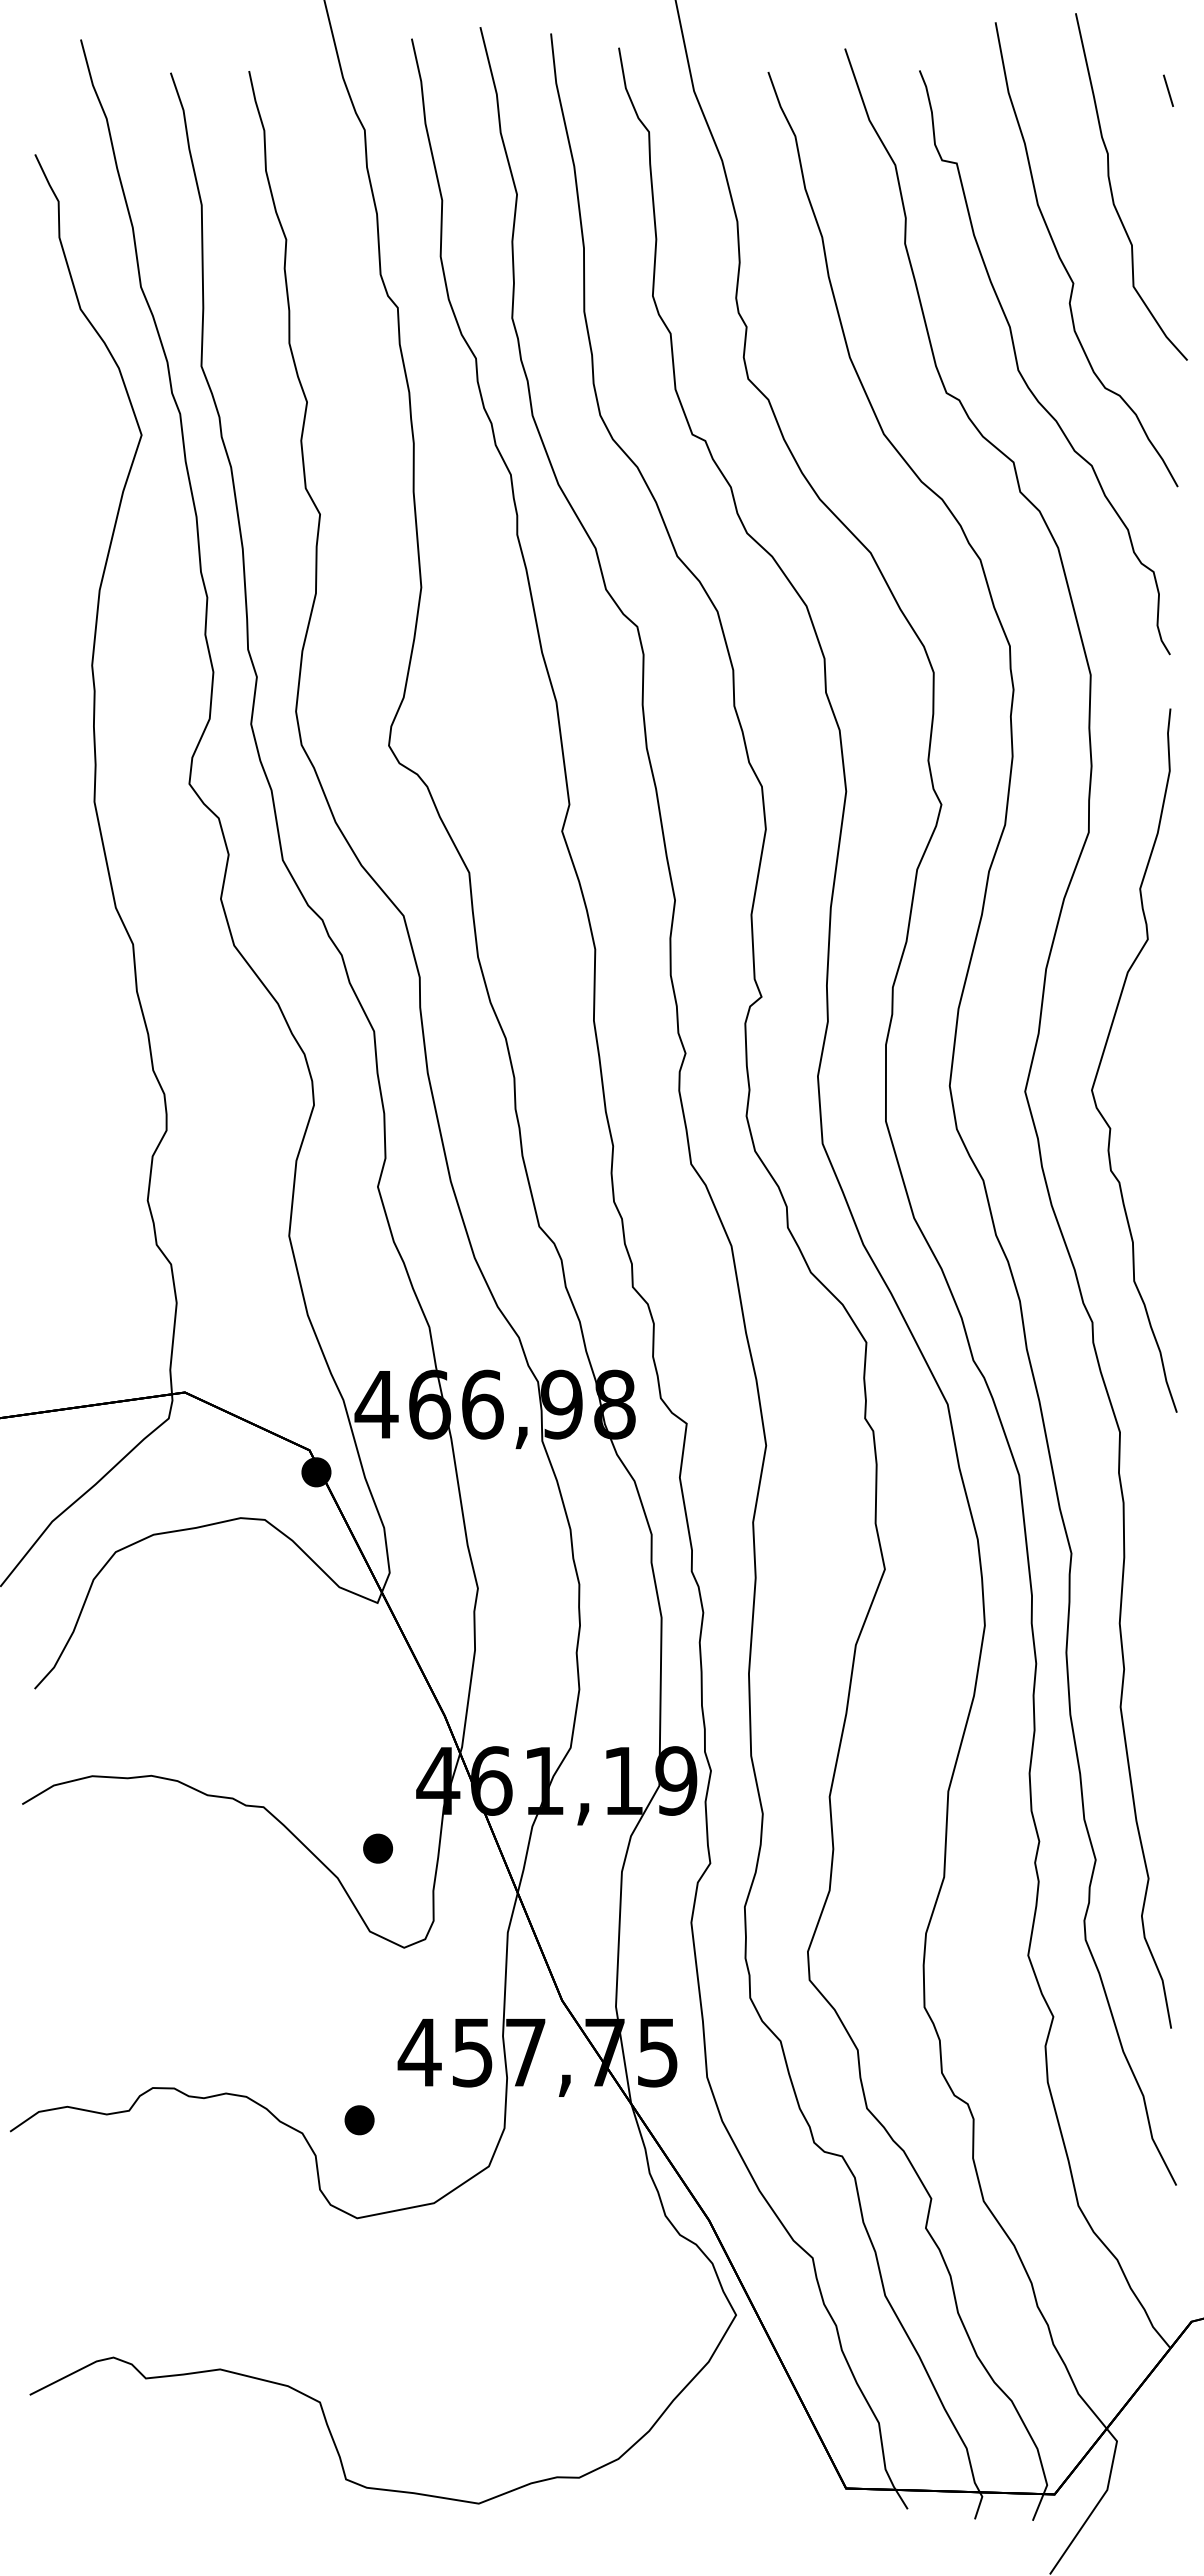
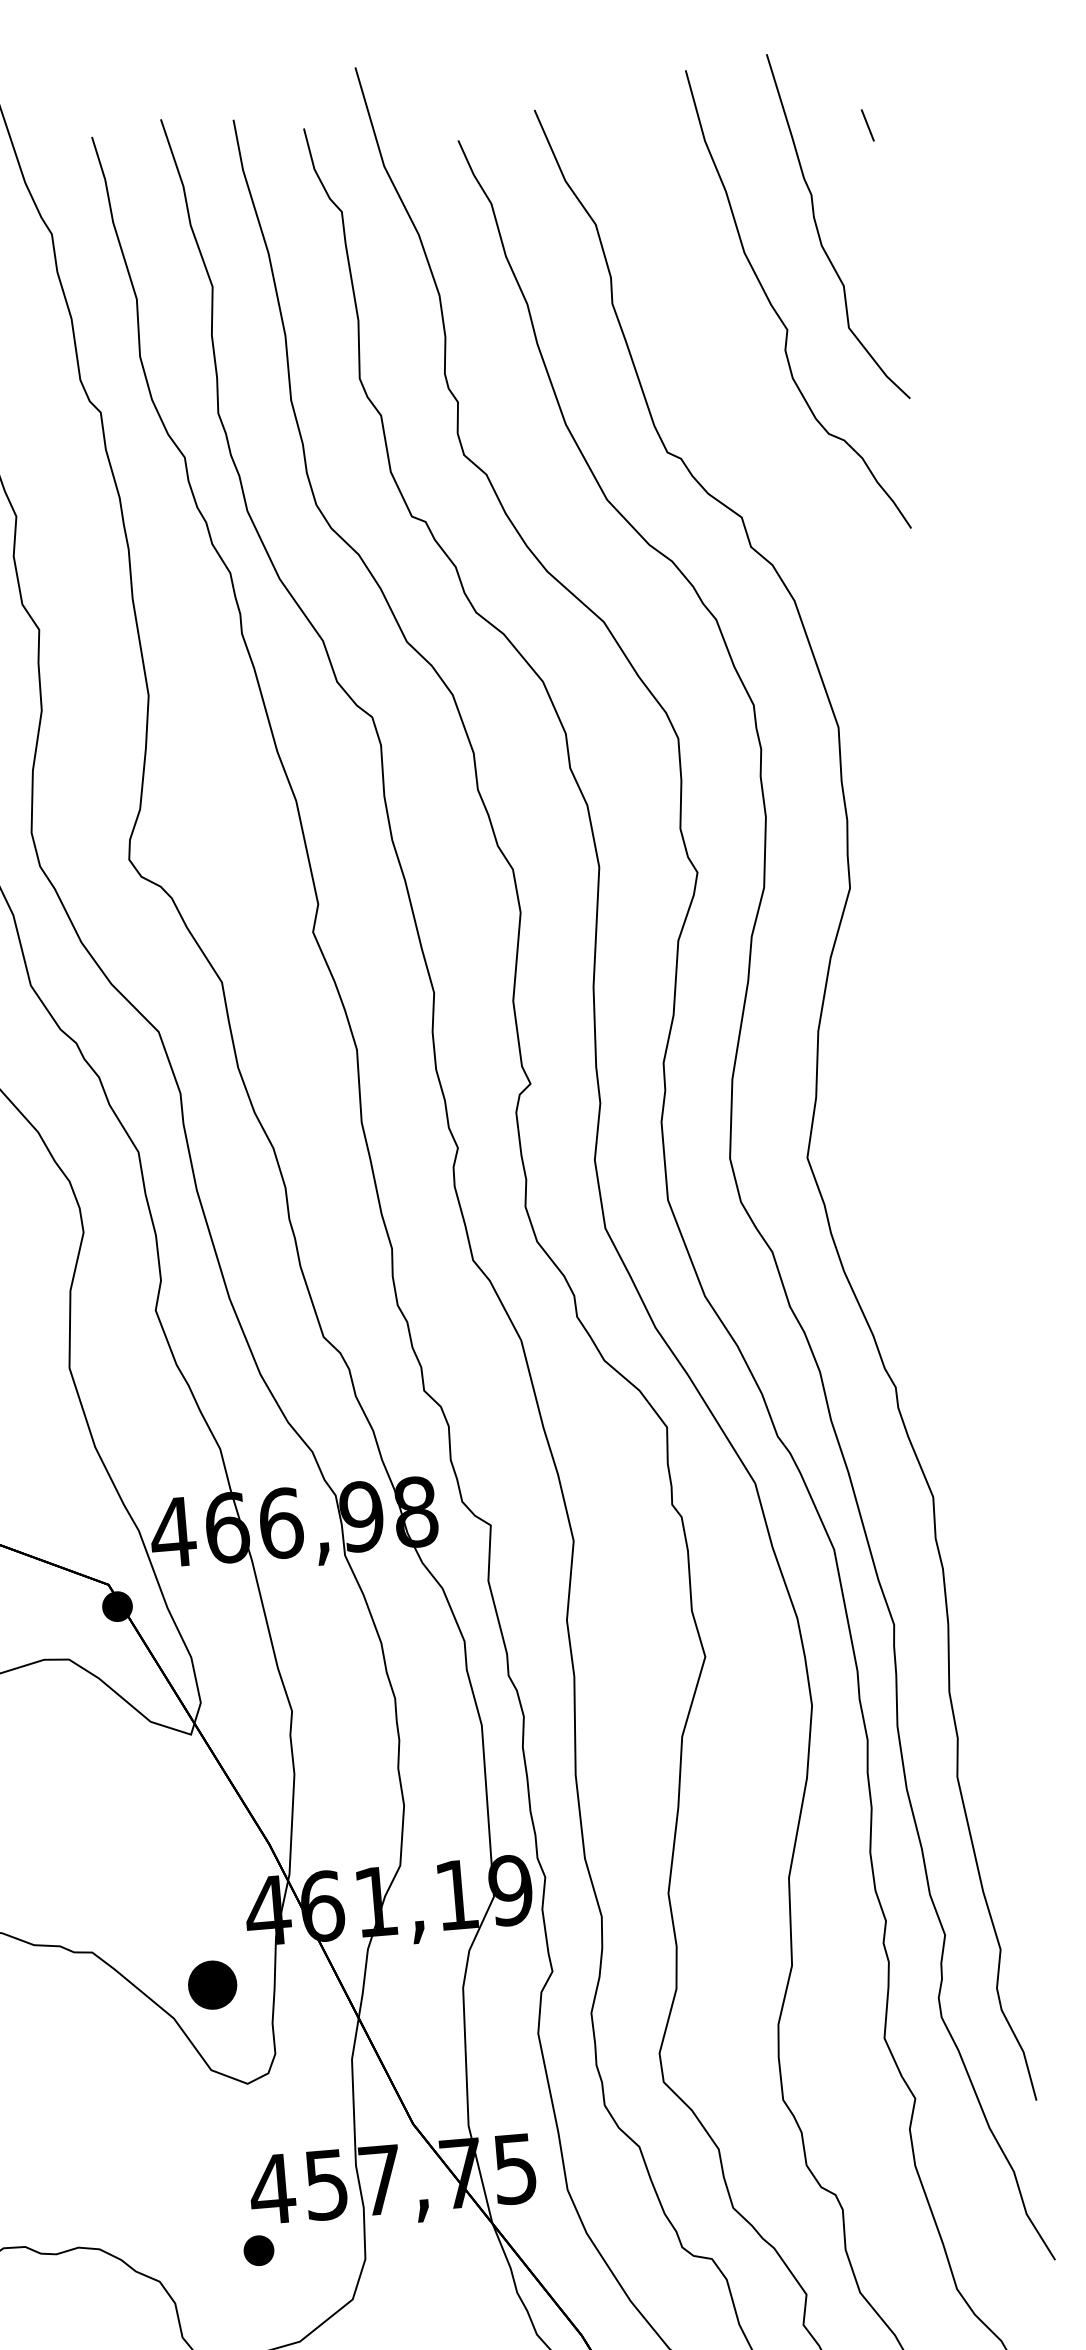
curve: (1021, 373) -> (742, 426), removed
curve: (1104, 1053) -> (885, 1112), removed
part: (377, 1848) -> (211, 1984), size x1.6
part: (359, 2120) -> (258, 2250), moved

